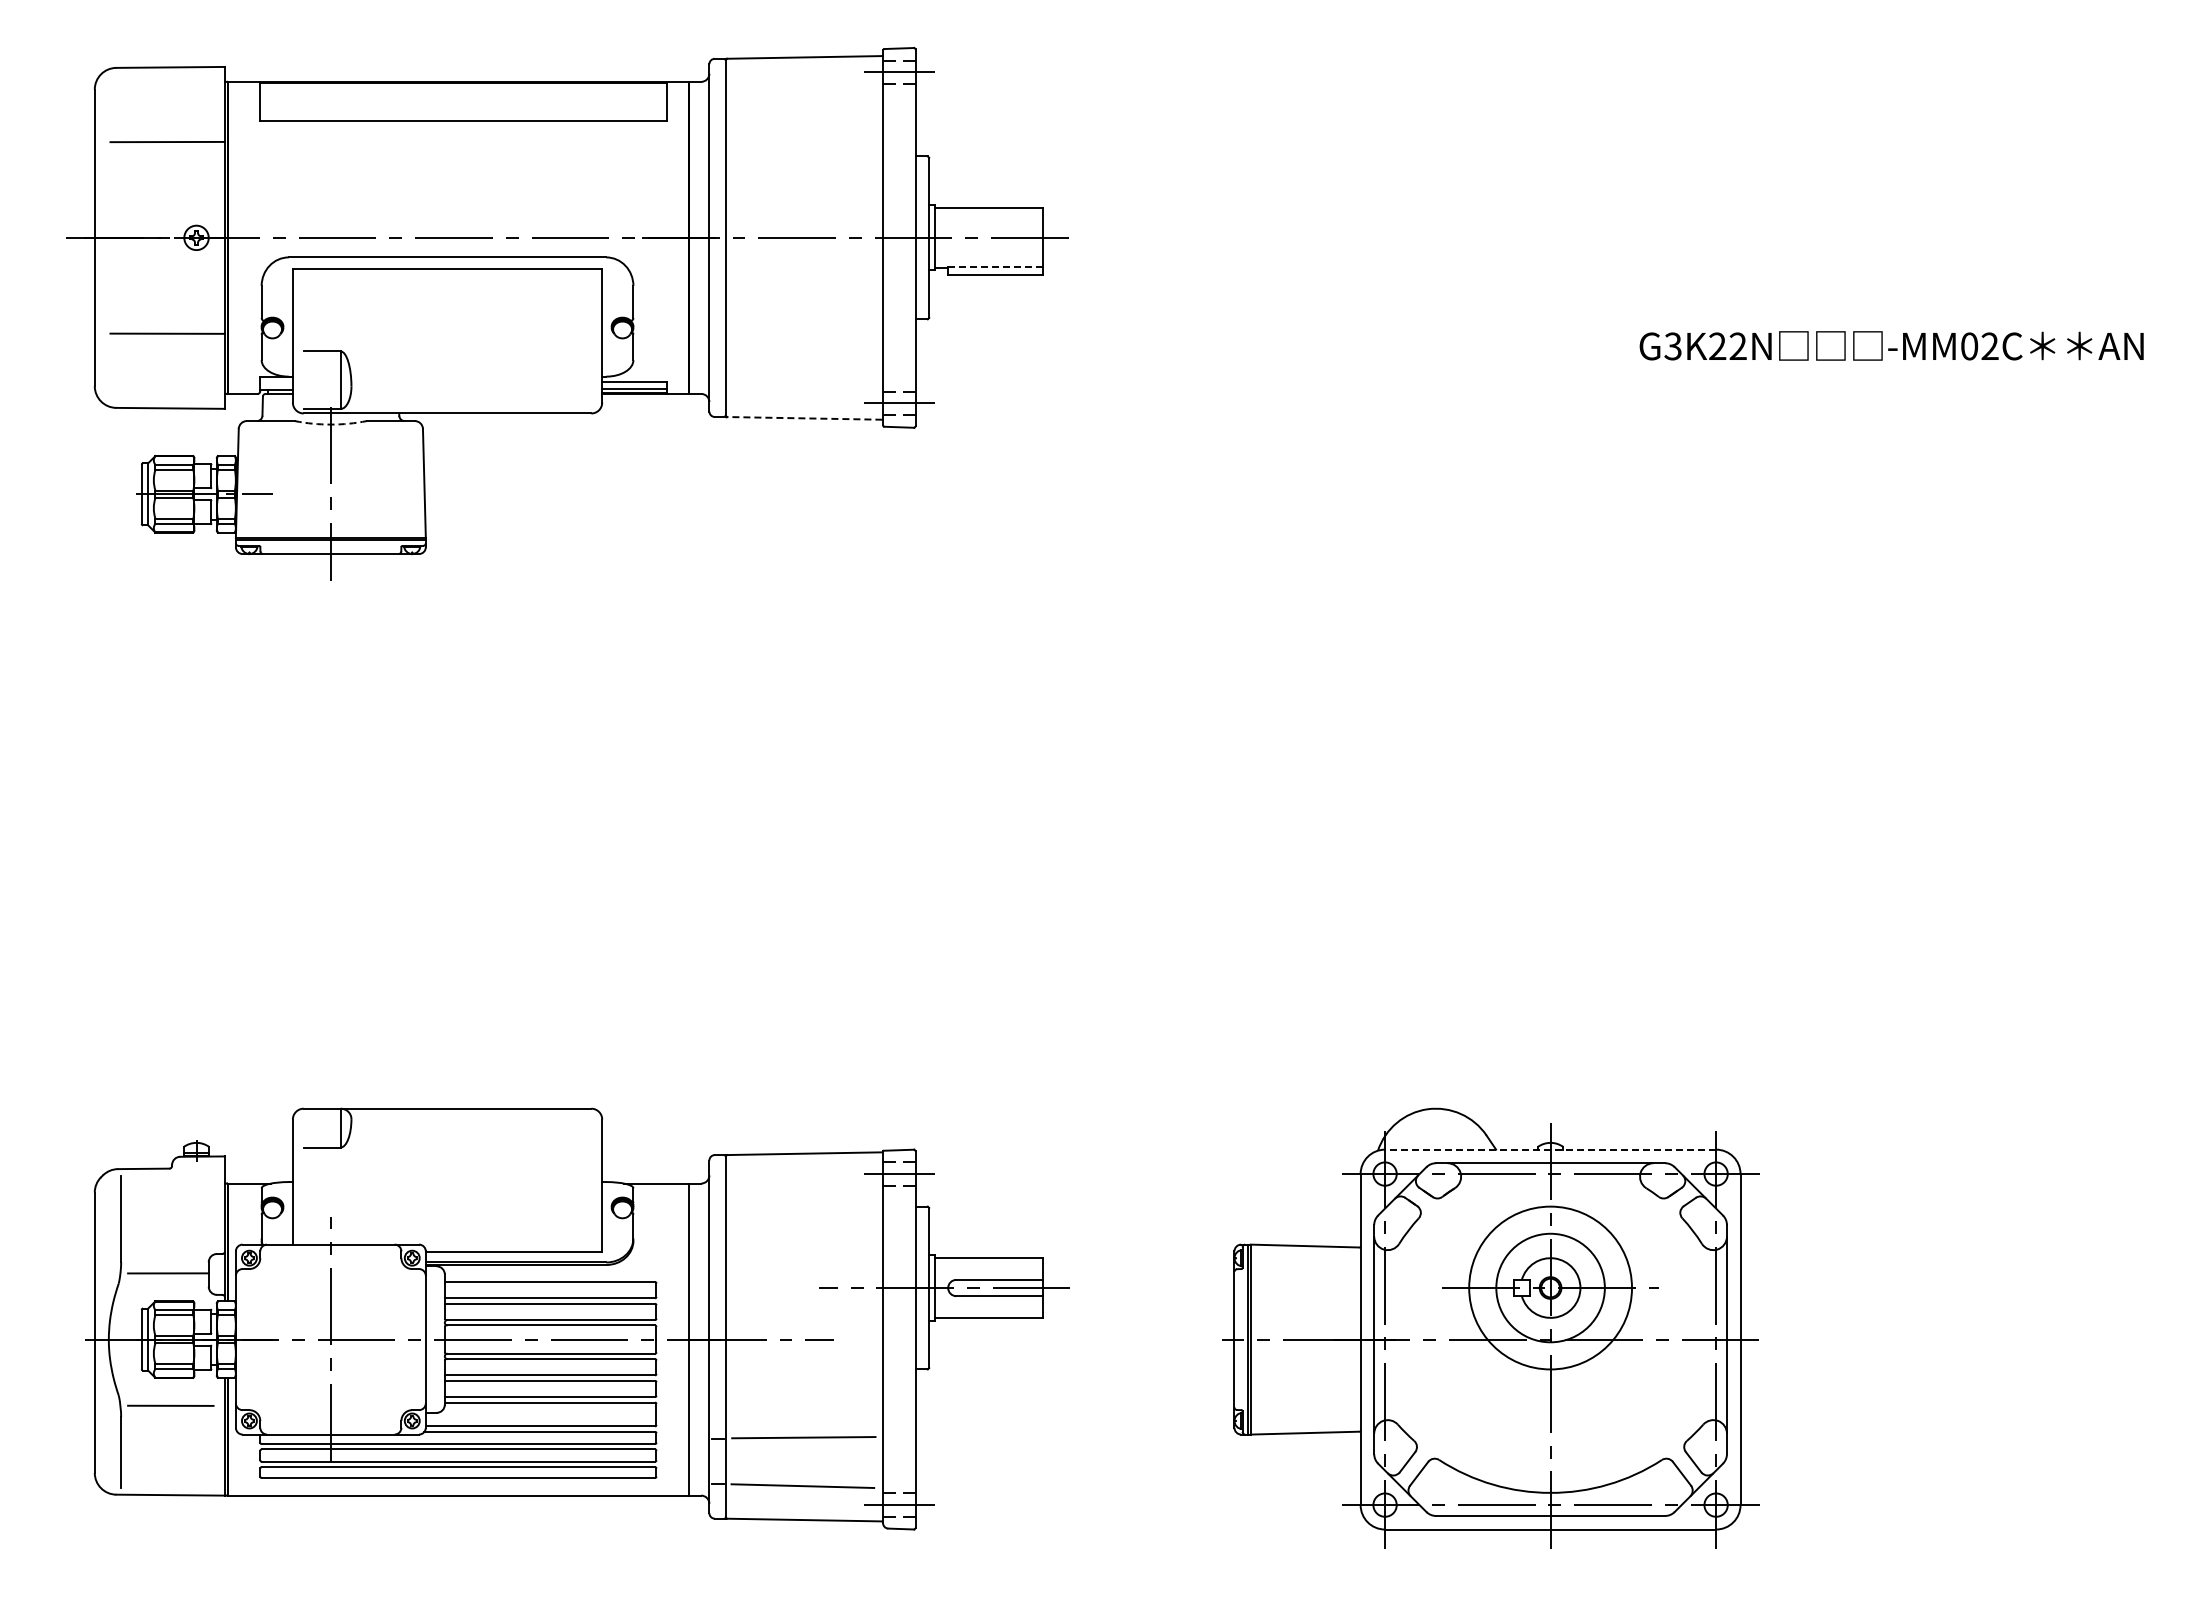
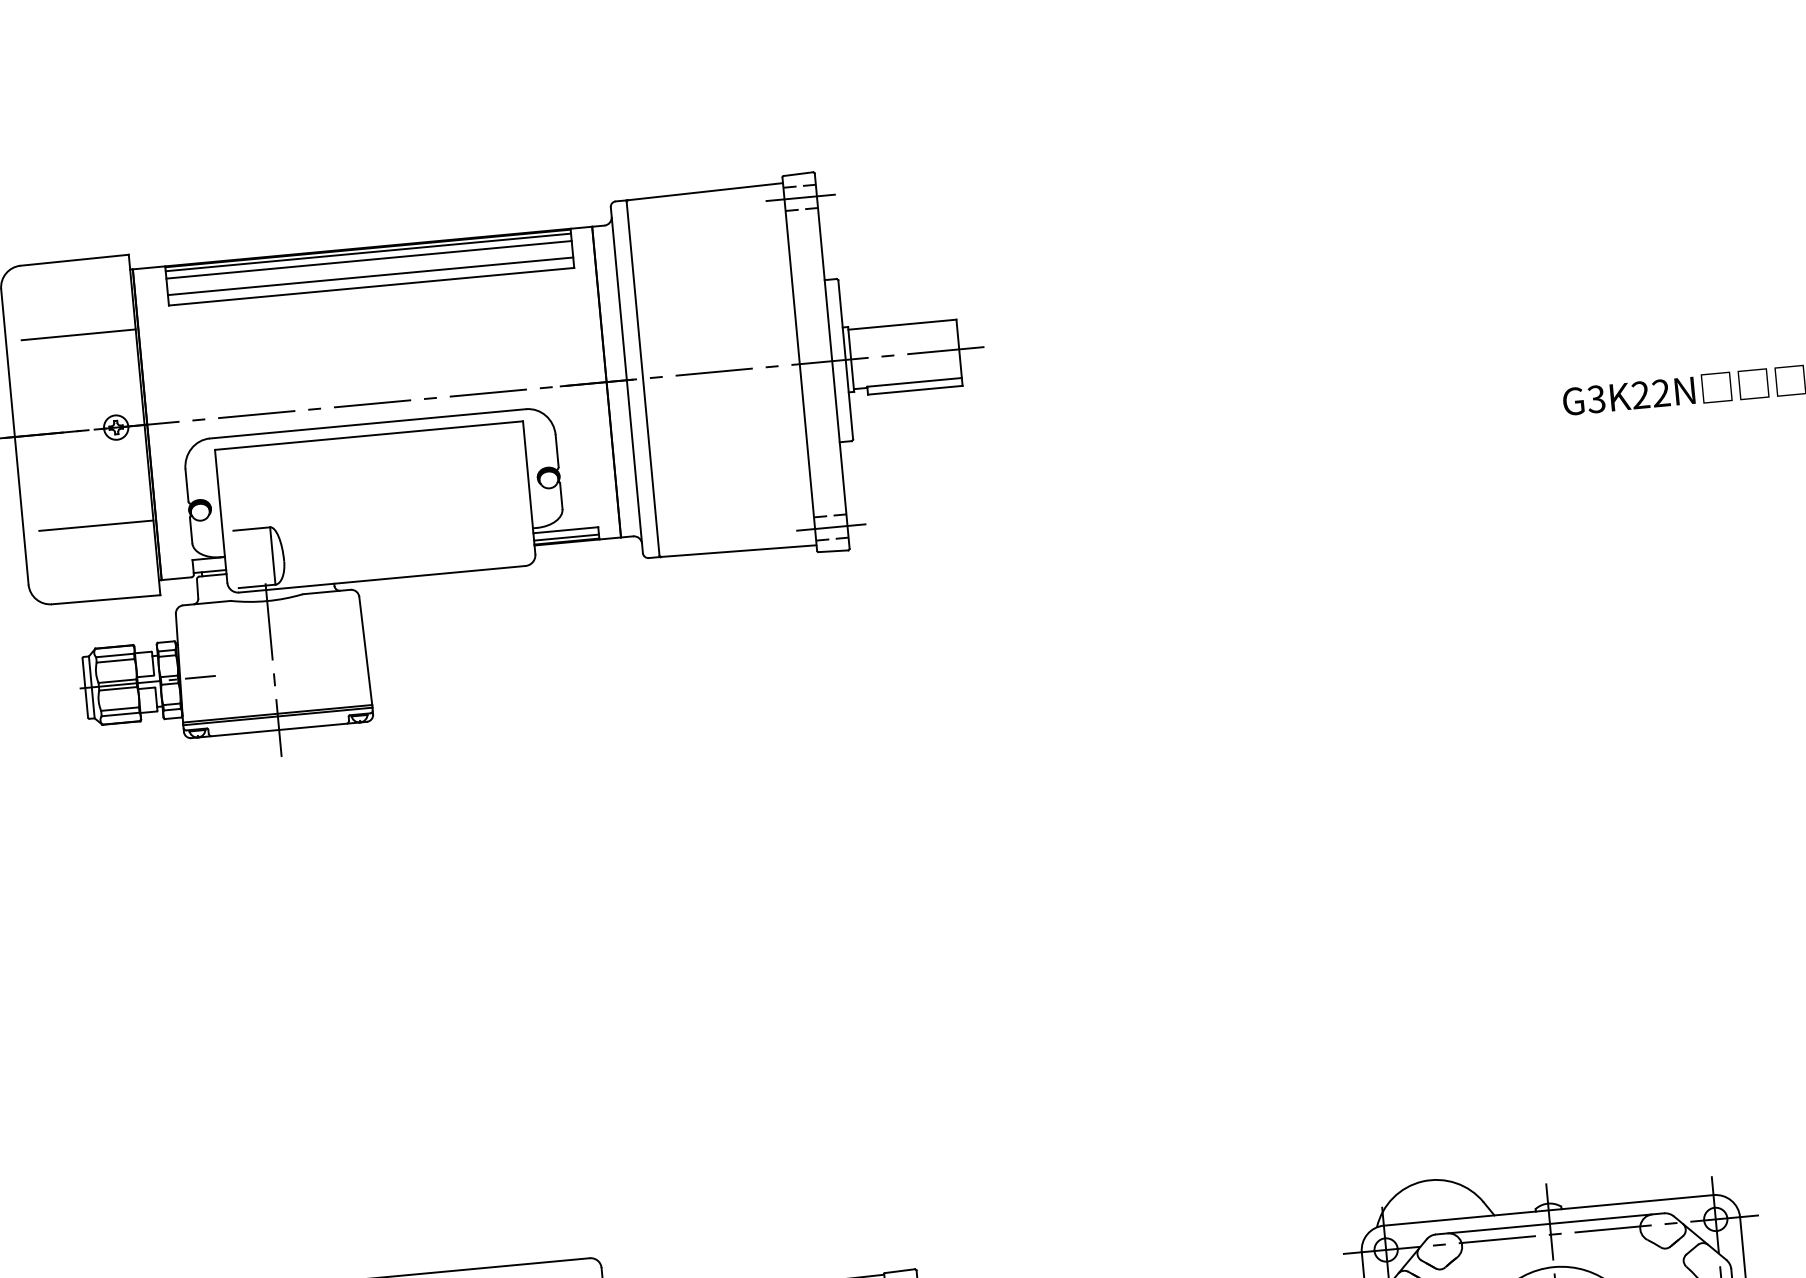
line: (463, 86) -> (368, 252), added
line: (463, 94) -> (368, 260), added
line: (463, 110) -> (370, 276), added
line: (996, 266) -> (915, 382), dashed -> solid
line: (804, 418) -> (738, 551), dashed -> solid
arc: (330, 424) -> (266, 601), dashed -> solid
line: (1550, 1149) -> (1548, 1210), dashed -> solid

